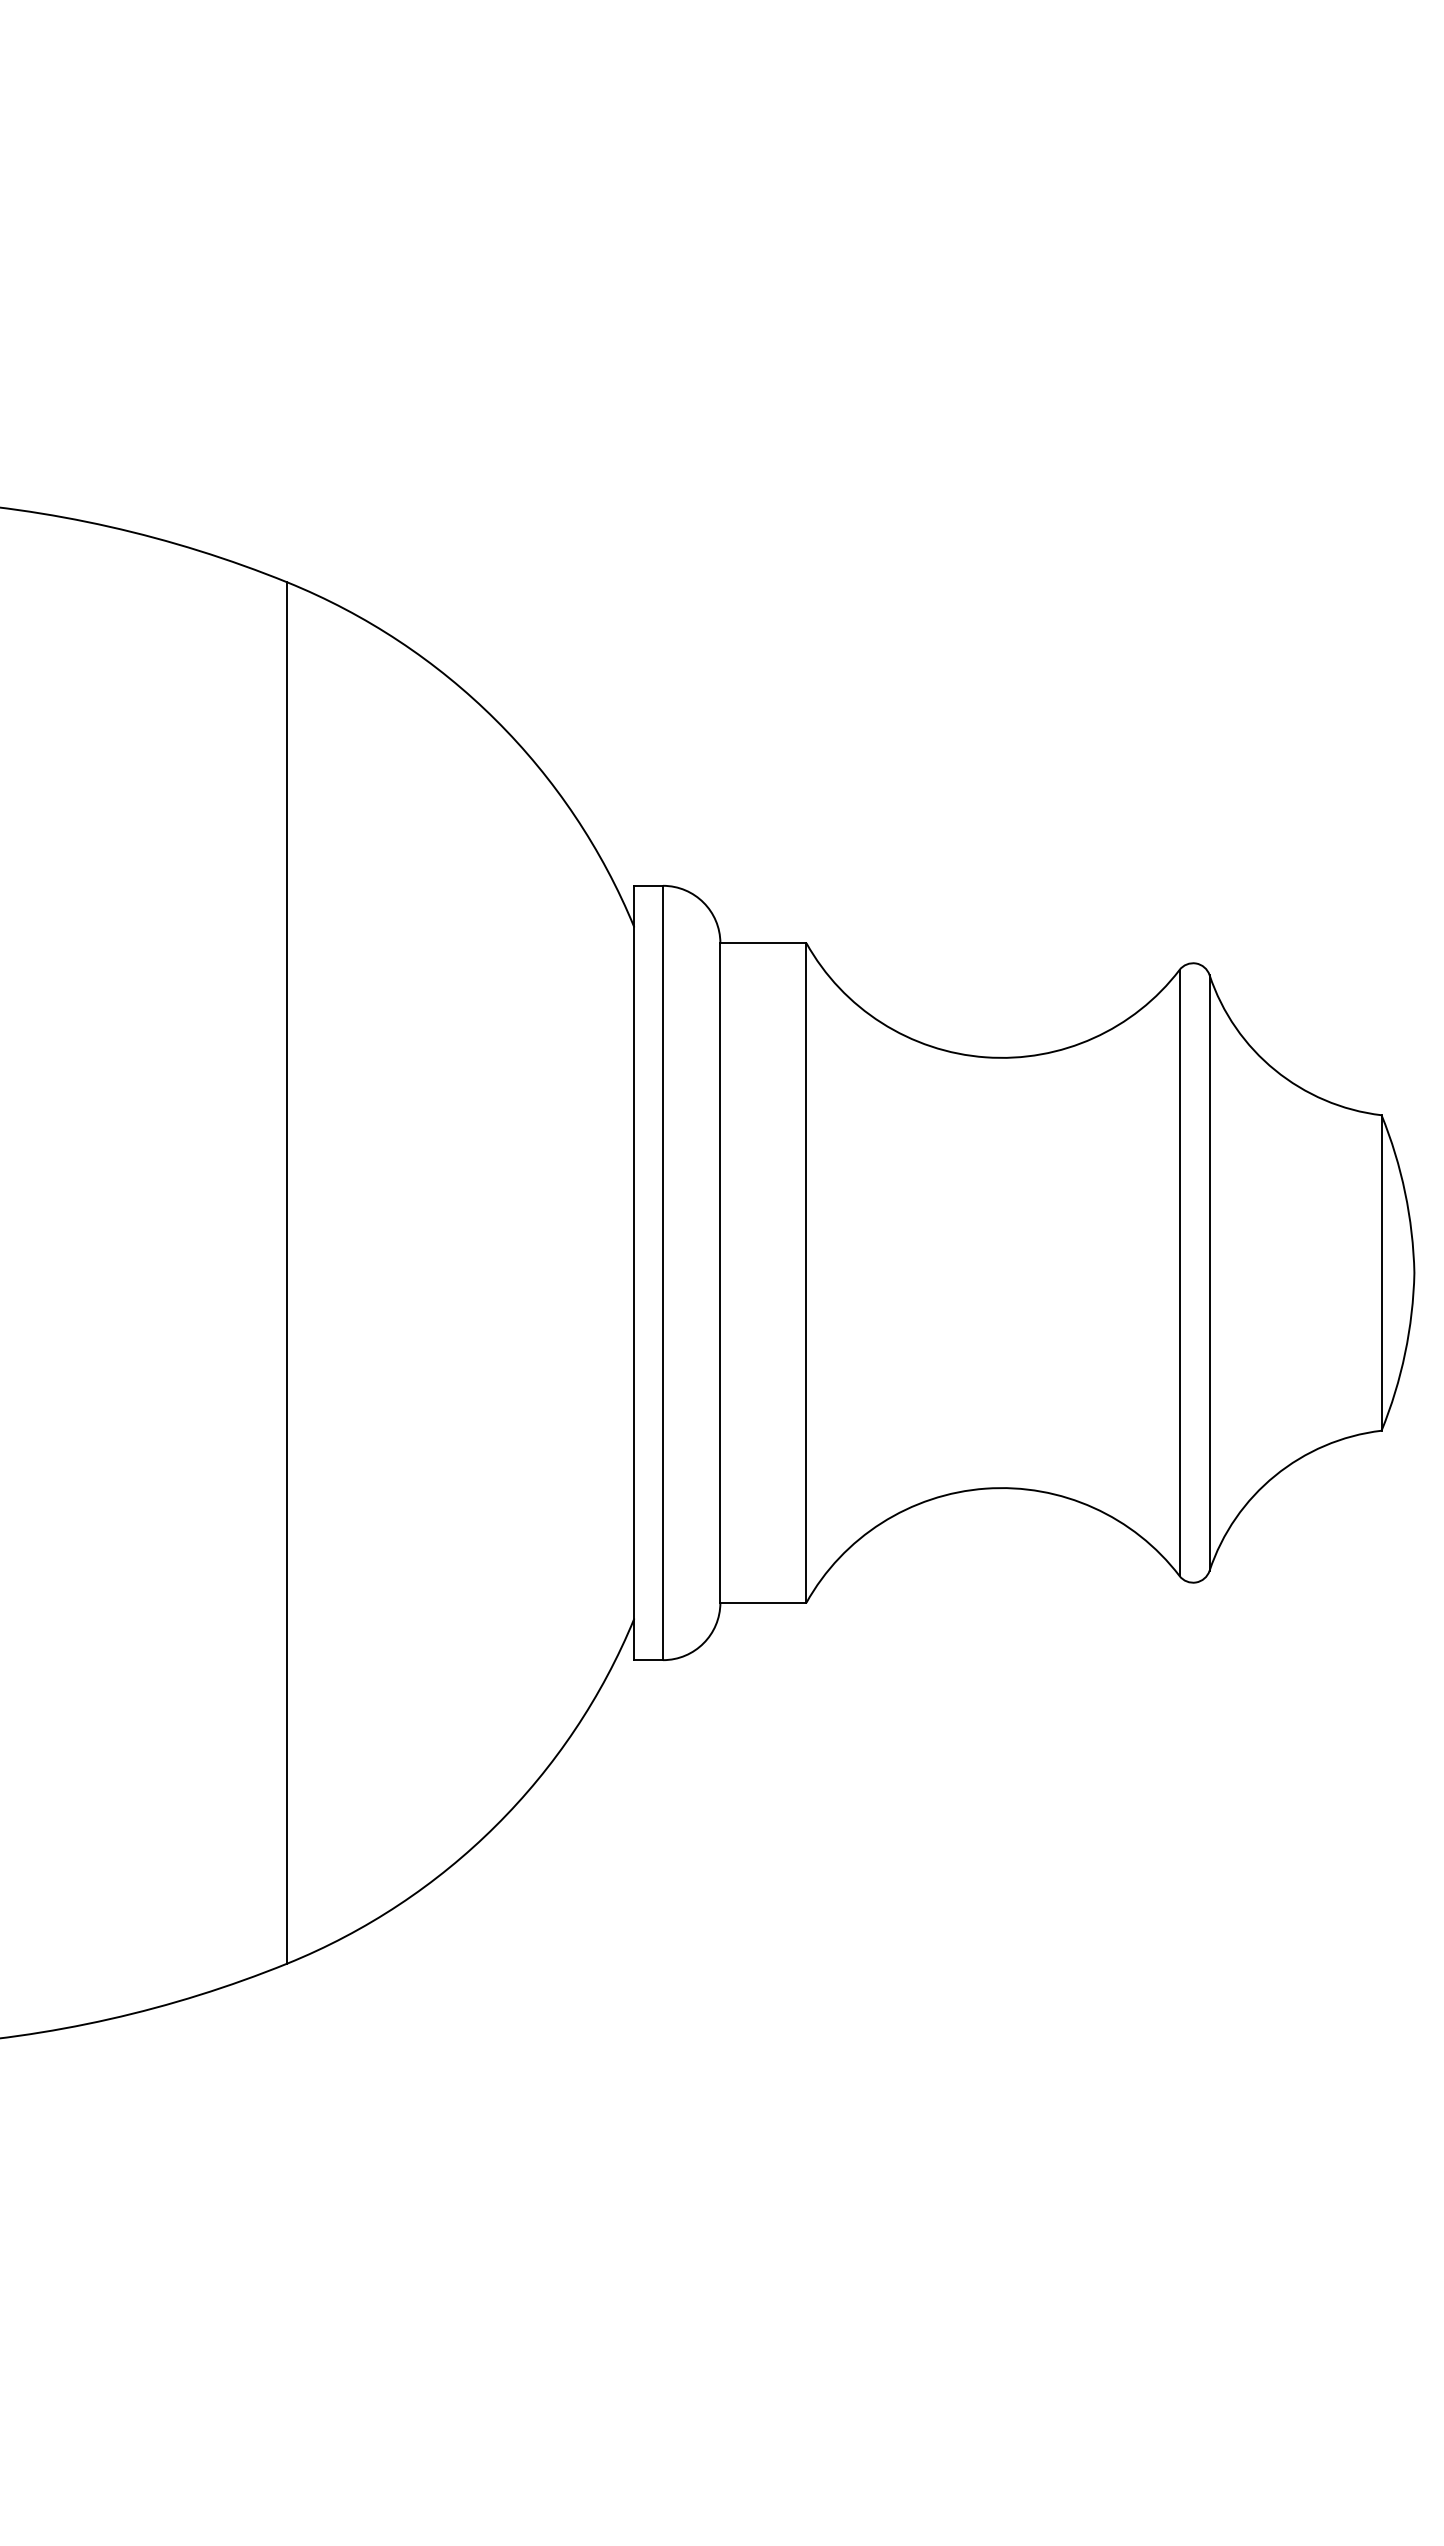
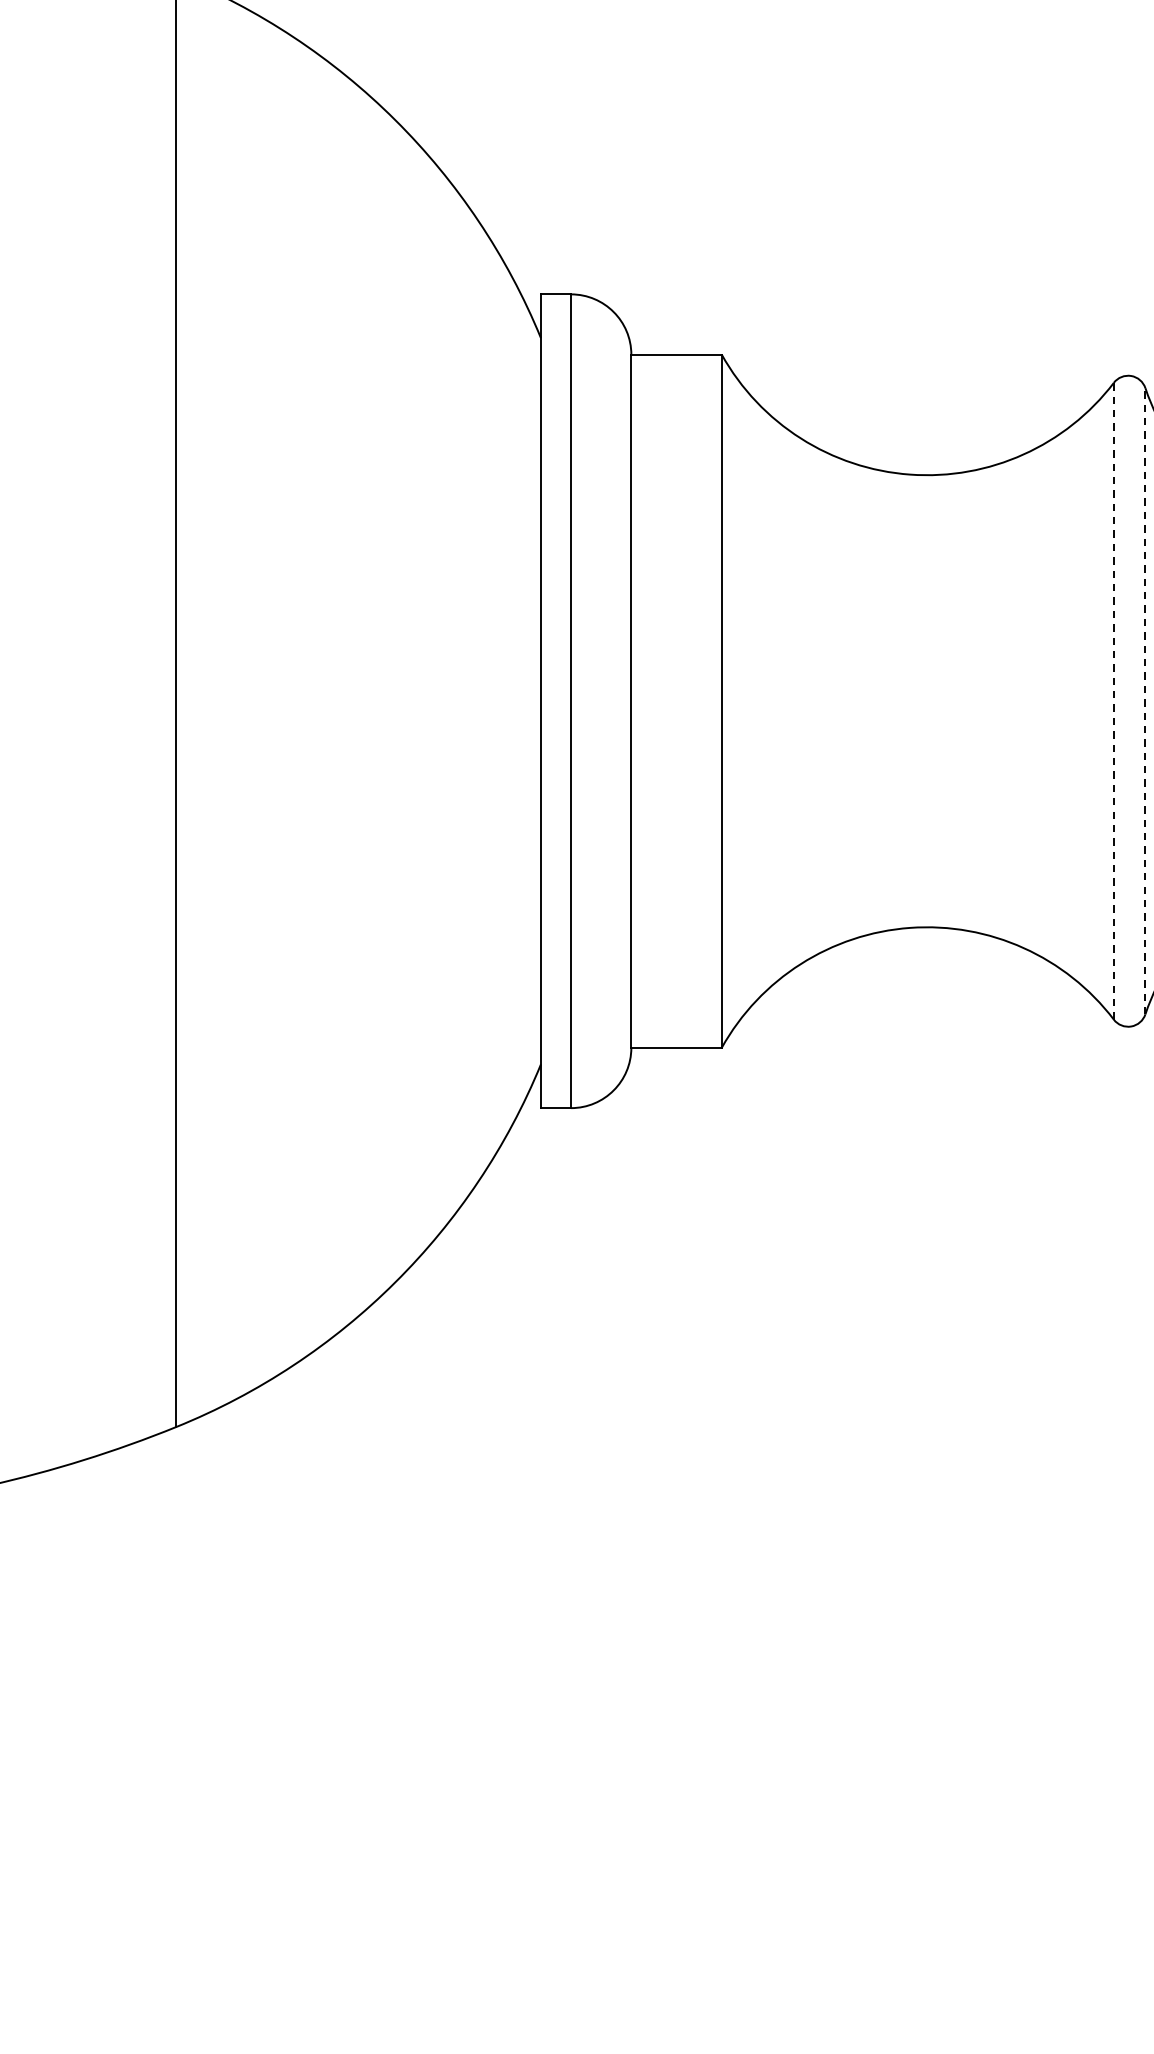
line: (1179, 1273) -> (1113, 701), solid -> dashed
line: (1209, 1273) -> (1145, 701), solid -> dashed

